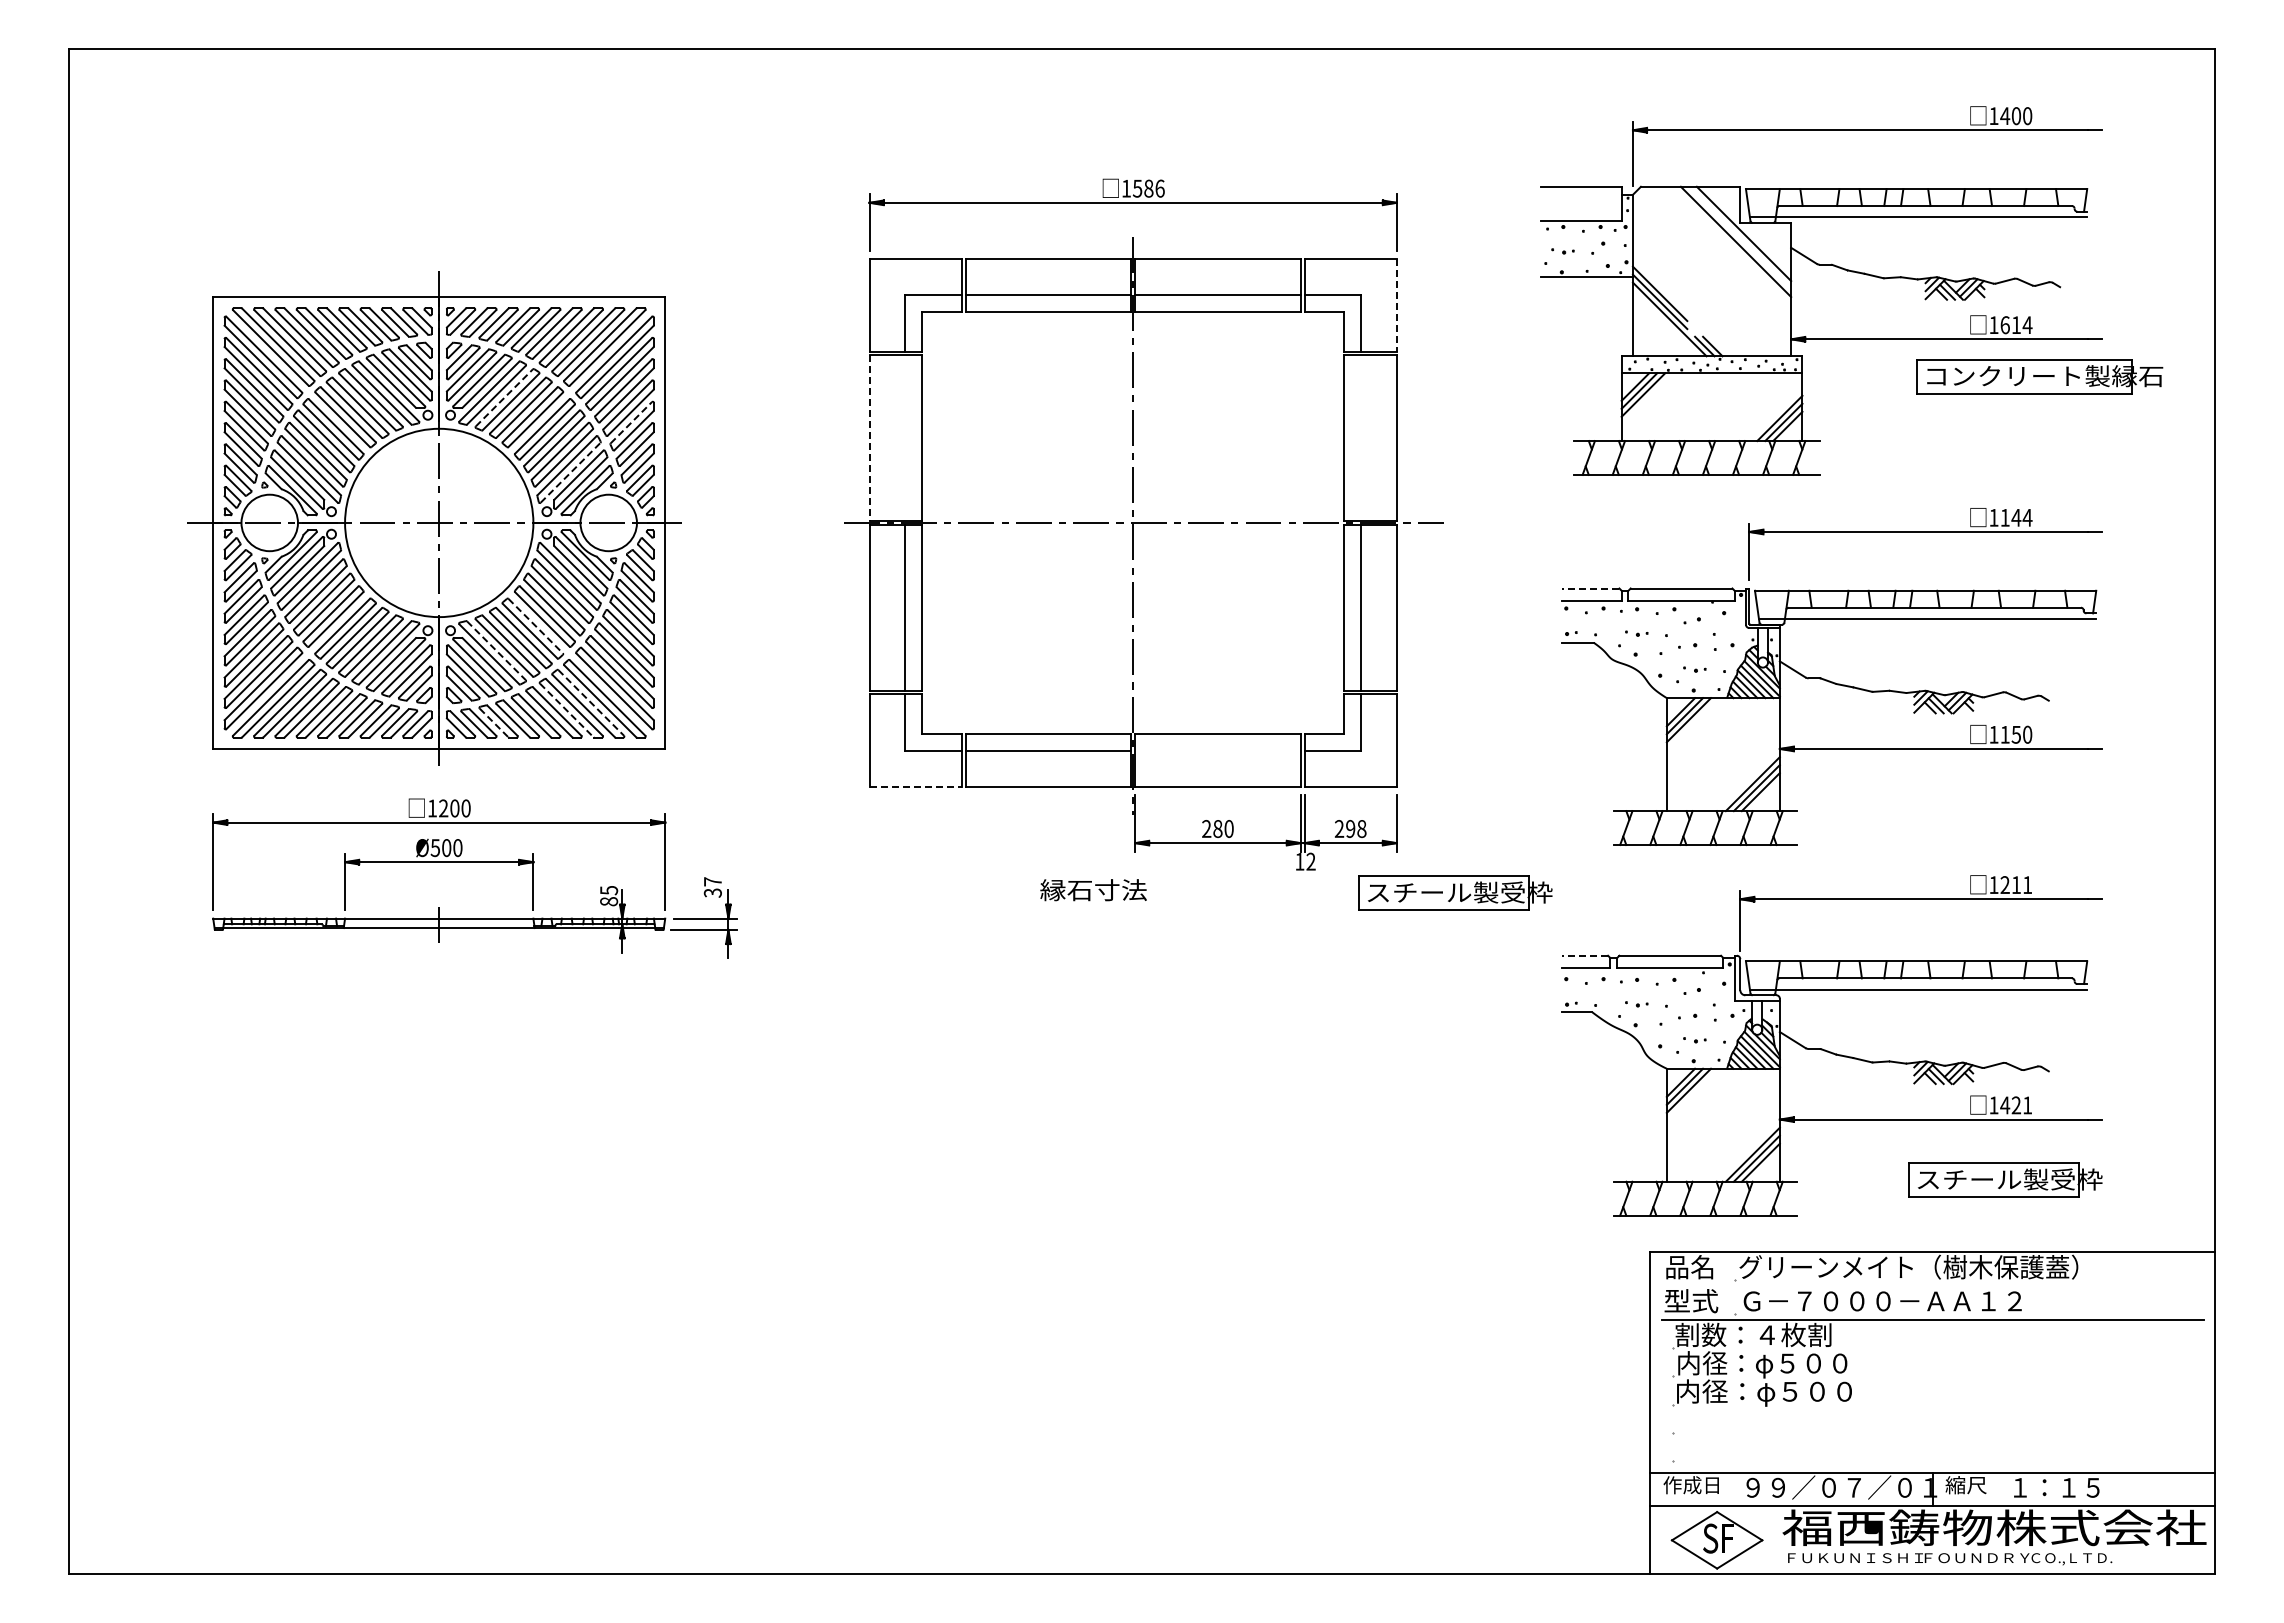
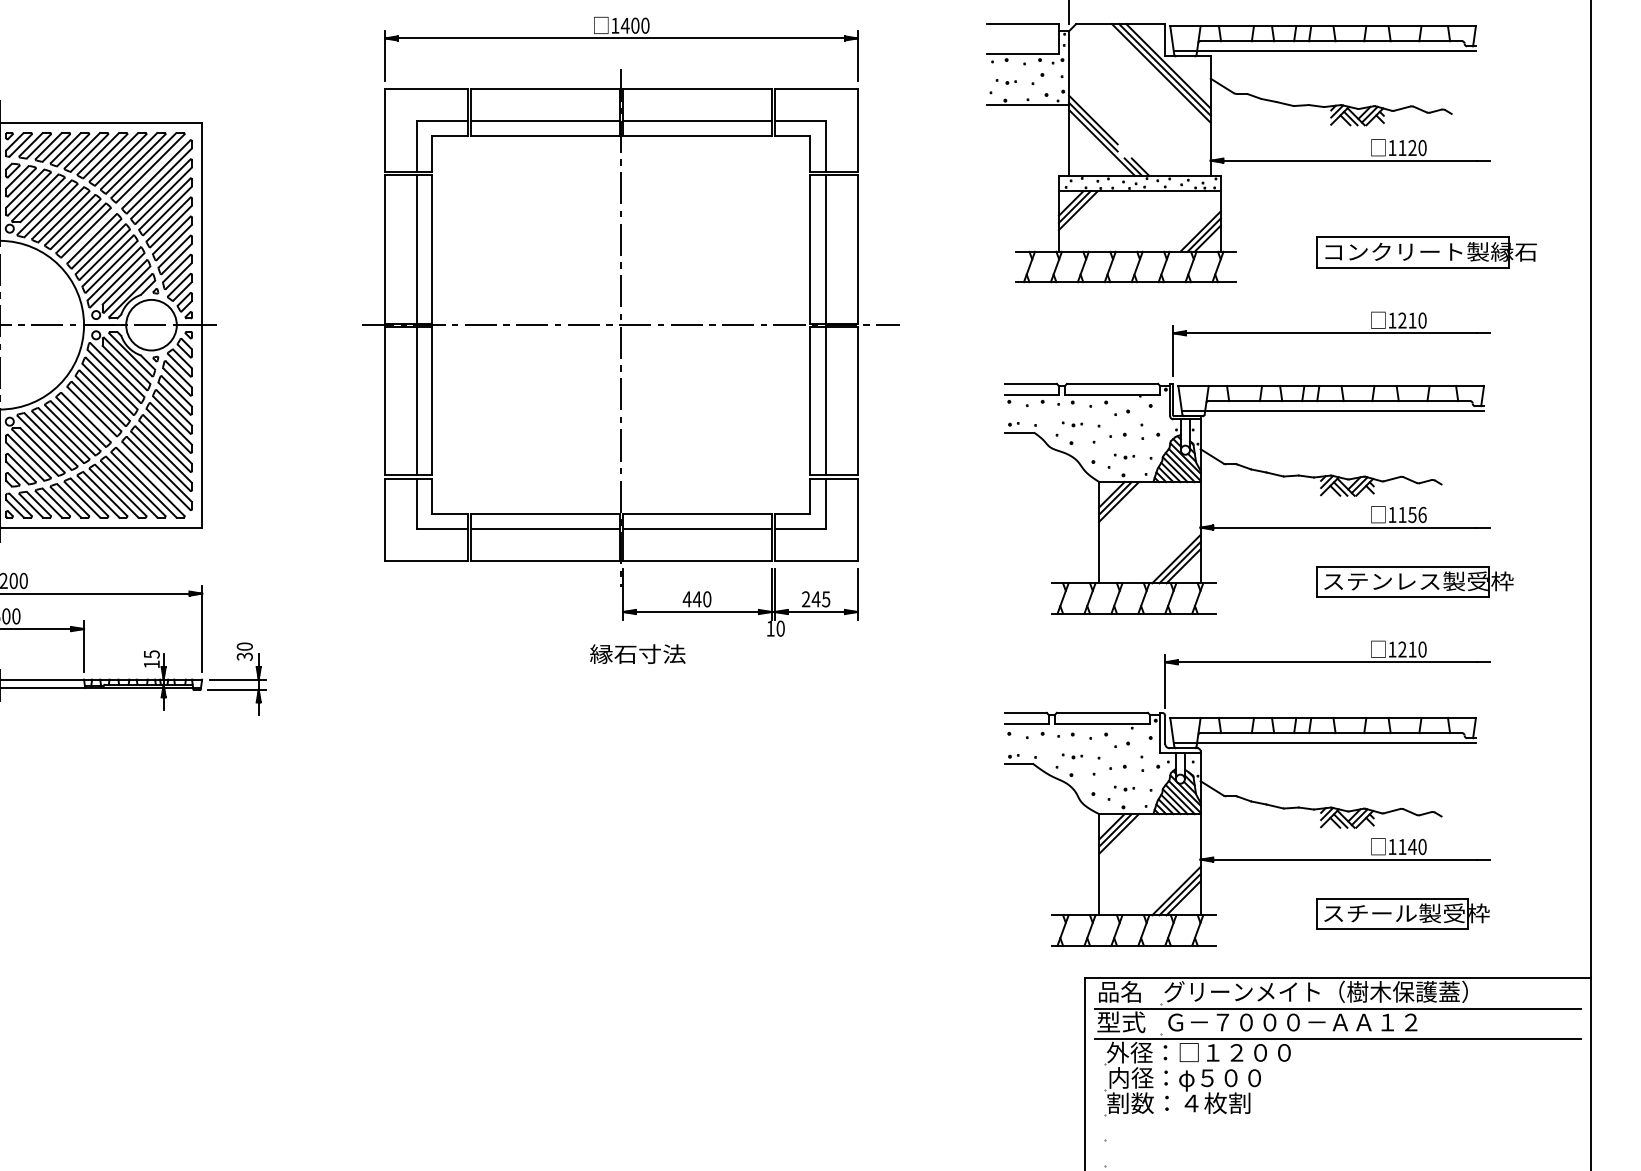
text: (1148, 188) -> (635, 25), 1586 -> 1400
line: (1739, 237) -> (1164, 69), added
line: (1396, 305) -> (857, 130), dashed -> solid
text: (2016, 325) -> (1412, 148), 1614 -> 1120
part: (2039, 376) -> (1426, 252), moved
line: (504, 397) -> (58, 212), dashed -> solid
line: (631, 422) -> (171, 235), dashed -> solid
line: (869, 438) -> (385, 249), dashed -> solid
line: (905, 438) -> (417, 249), added
line: (1361, 438) -> (825, 249), added
line: (570, 472) -> (117, 279), dashed -> solid
text: (2016, 517) -> (1412, 320), 1144 -> 1210
line: (1590, 588) -> (1030, 383), dashed -> solid
line: (536, 626) -> (86, 417), dashed -> solid
line: (496, 651) -> (50, 440), dashed -> solid
line: (591, 703) -> (136, 486), dashed -> solid
line: (566, 710) -> (113, 493), dashed -> solid
line: (494, 723) -> (49, 504), dashed -> solid
text: (2027, 734) -> (1422, 514), 1150 -> 1156
line: (1217, 750) -> (696, 529), added
line: (916, 786) -> (427, 561), dashed -> solid
part: (2018, 809) -> (1414, 581), added
text: (1355, 828) -> (820, 598), 298 -> 245
text: (1211, 829) -> (691, 599), 280 -> 440
text: (1310, 861) -> (780, 628), 12 -> 10
text: (712, 881) -> (244, 646), 37 -> 30
text: (2027, 885) -> (1422, 649), 1211 -> 1210
text: (1093, 890) -> (637, 654), moved
part: (1455, 892) -> (910, 656), removed
text: (609, 901) -> (152, 664), 85 -> 15
line: (1584, 955) -> (1025, 712), dashed -> solid
text: (2016, 1105) -> (1412, 847), 1421 -> 1140
line: (1932, 1286) -> (1337, 1009), added
text: (1777, 1334) -> (1198, 1052), 割数：４枚割 -> 外径：□１２００
text: (1763, 1392) -> (1185, 1104), 内径：φ５００ -> 割数：４枚割

